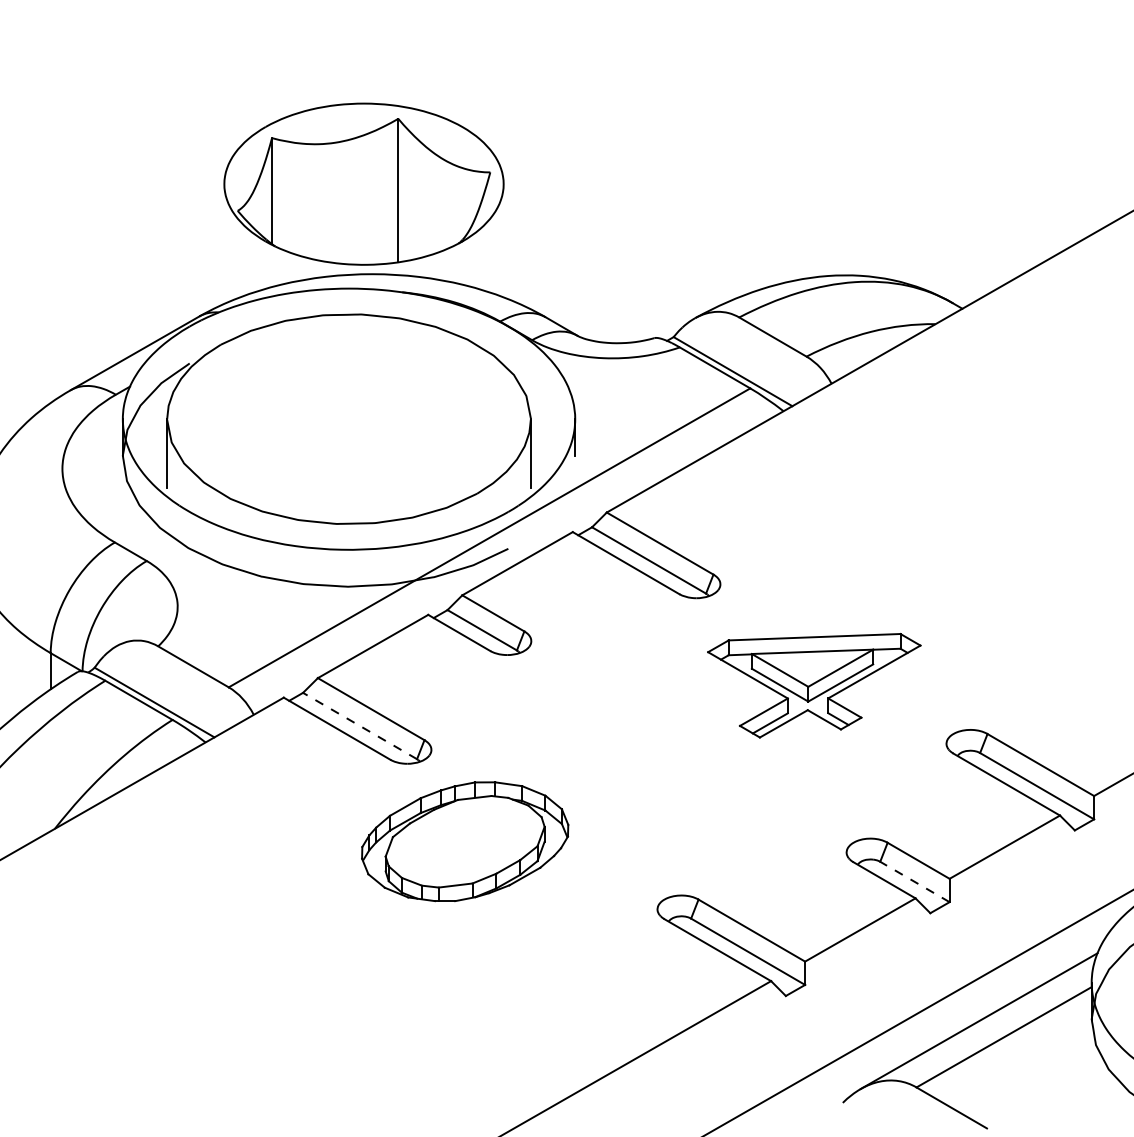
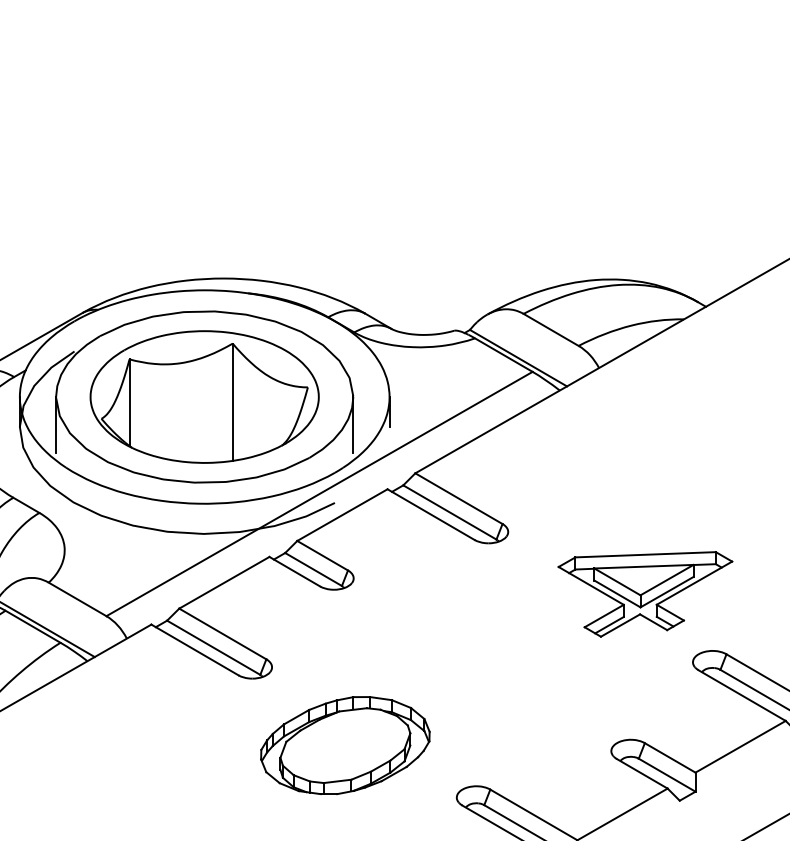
part: (363, 183) -> (204, 396), moved
part: (814, 685) -> (645, 594), moved
line: (360, 726) -> (214, 648), dashed -> solid
part: (465, 841) -> (345, 745), moved
line: (914, 881) -> (666, 774), dashed -> solid

